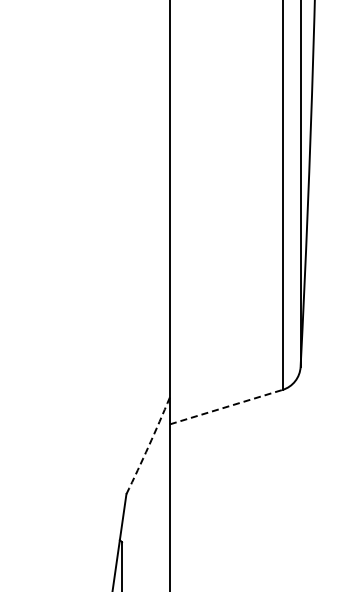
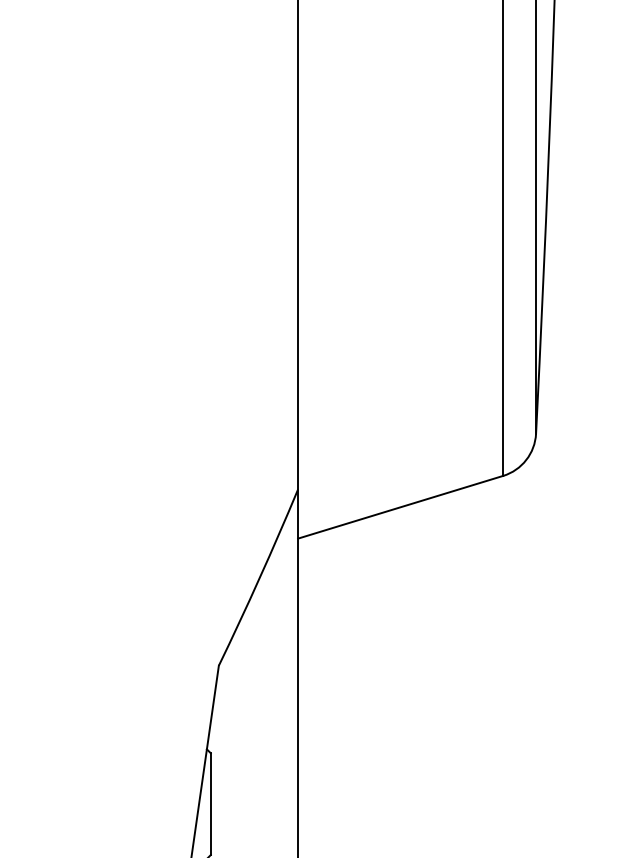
line: (226, 407) -> (401, 507), dashed -> solid
arc: (148, 446) -> (259, 578), dashed -> solid

